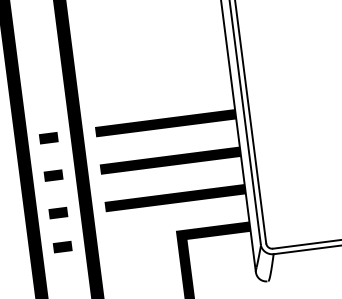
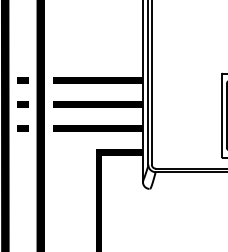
line: (62, 247) -> (22, 150), removed

